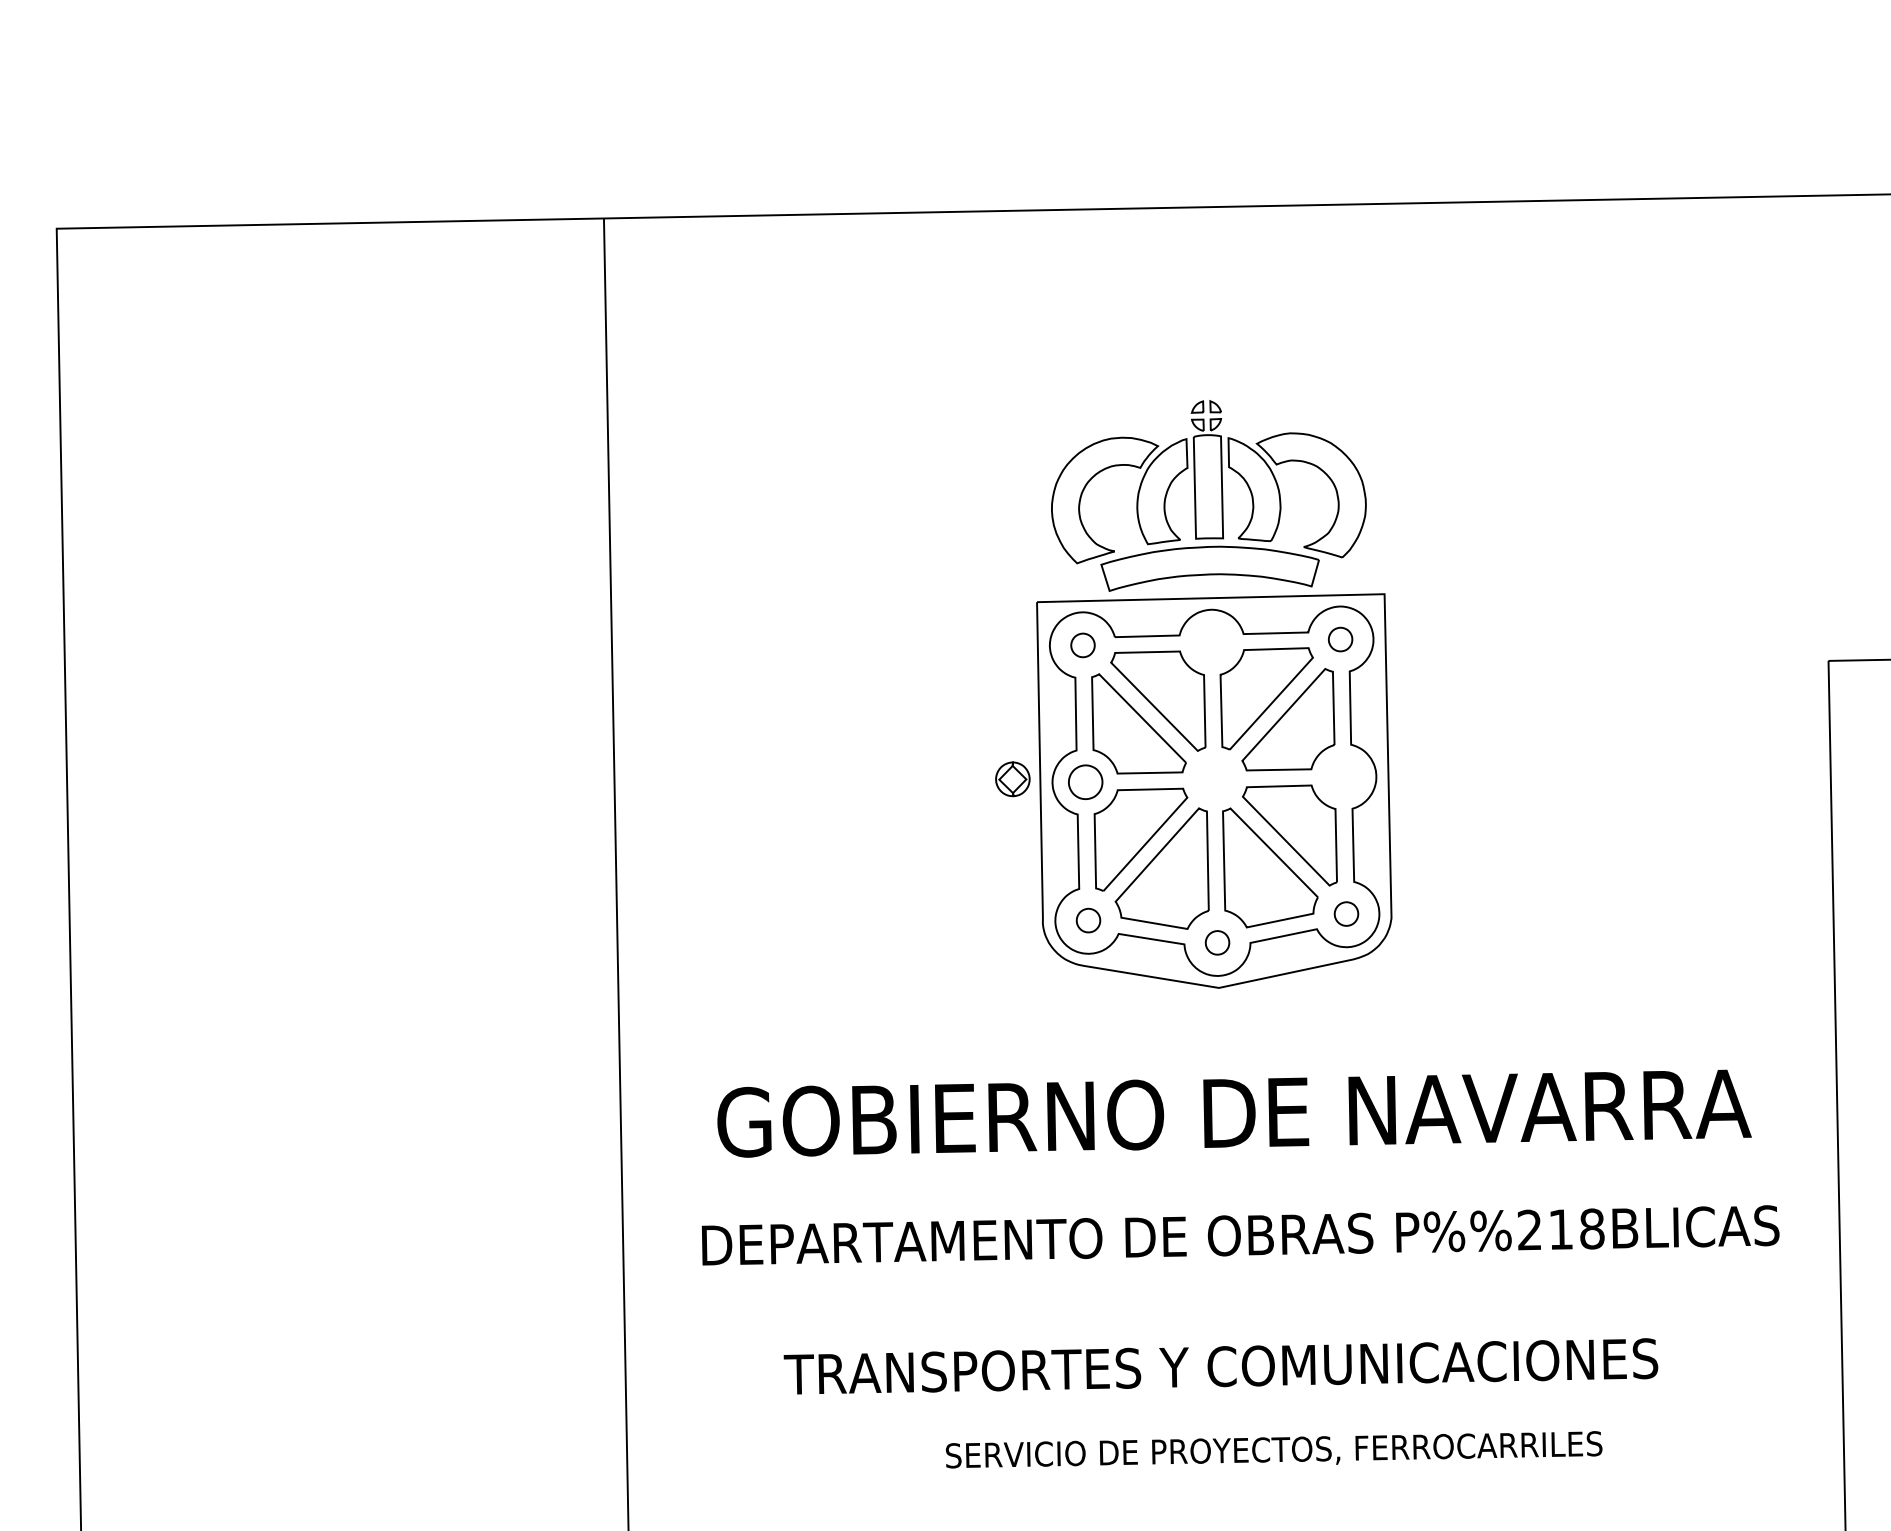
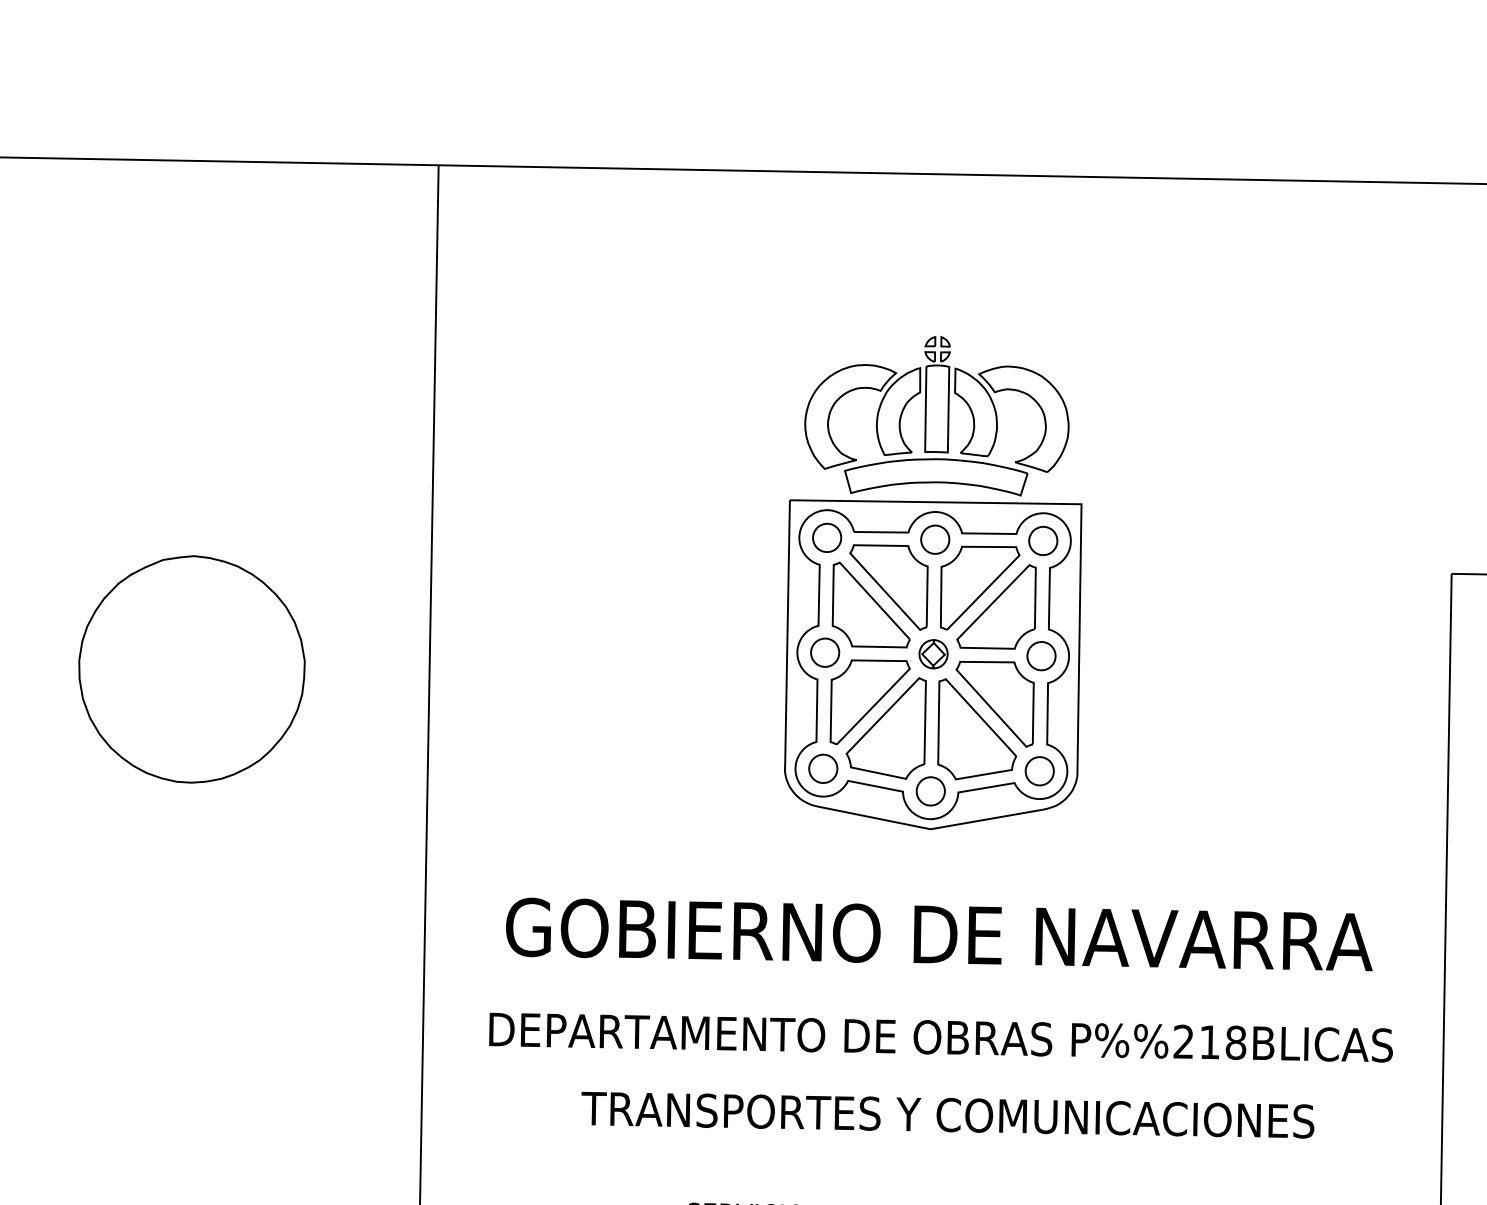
part: (1340, 639) -> (1043, 540), size x1.43
part: (1211, 642) -> (934, 539), added
part: (1082, 645) -> (826, 537), size x1.43
part: (1343, 776) -> (1041, 655), added
part: (1012, 779) -> (933, 654), moved
part: (331, 829) -> (191, 669), added
part: (1346, 913) -> (1039, 770), size x1.43
part: (1088, 920) -> (823, 768), size x1.43
part: (1217, 942) -> (930, 791), size x1.43
text: (1220, 1366) -> (947, 1114), moved

